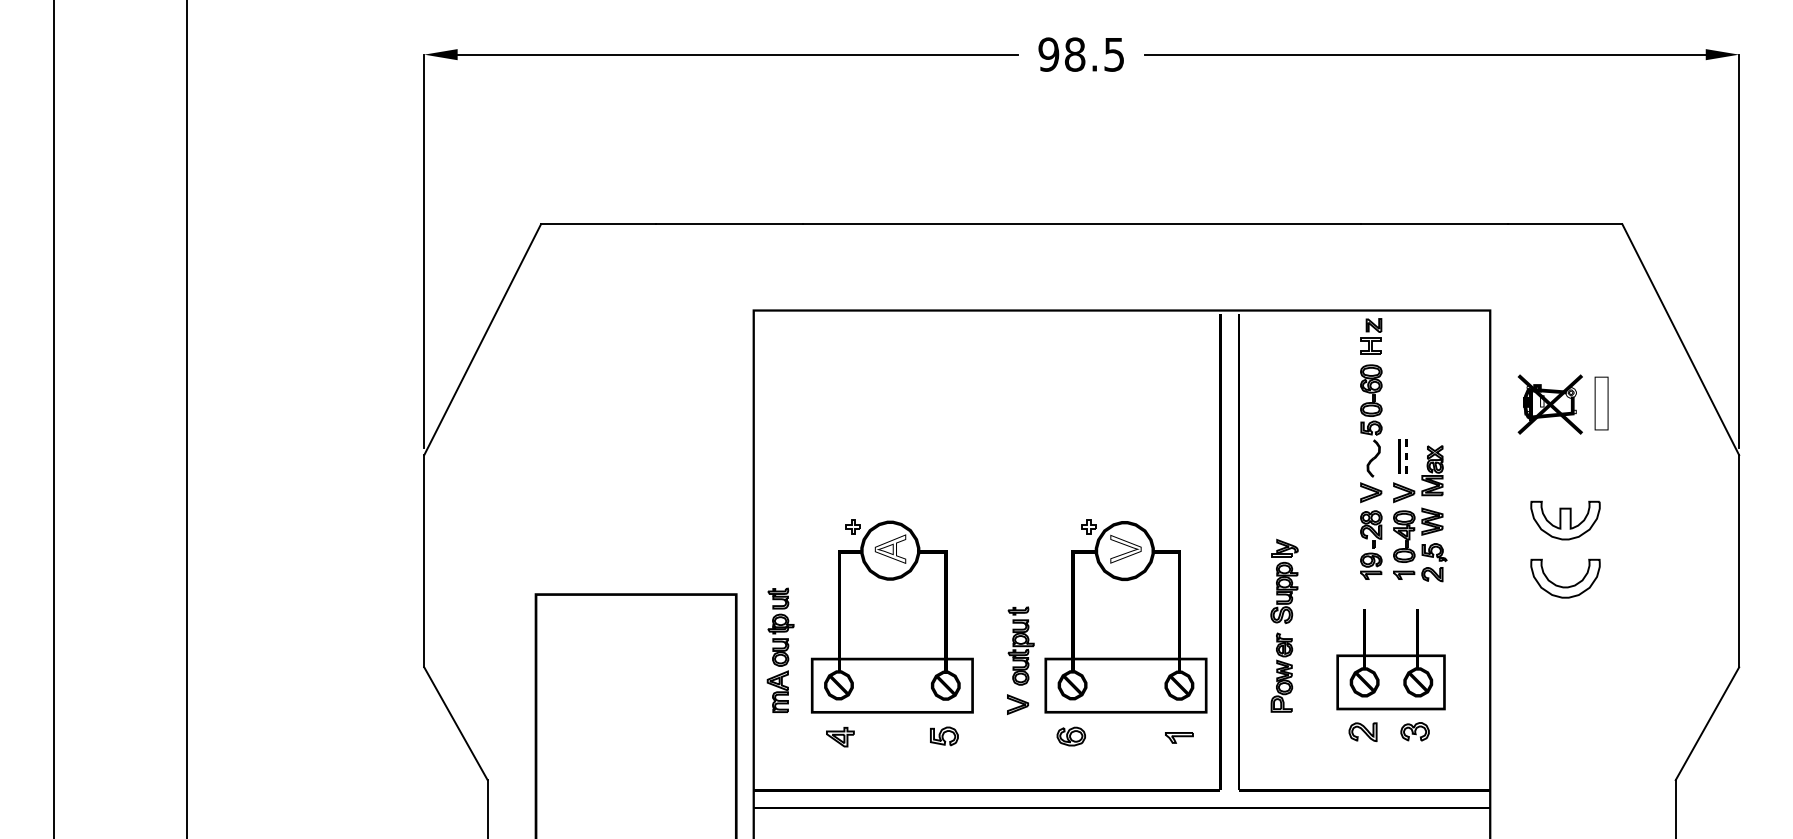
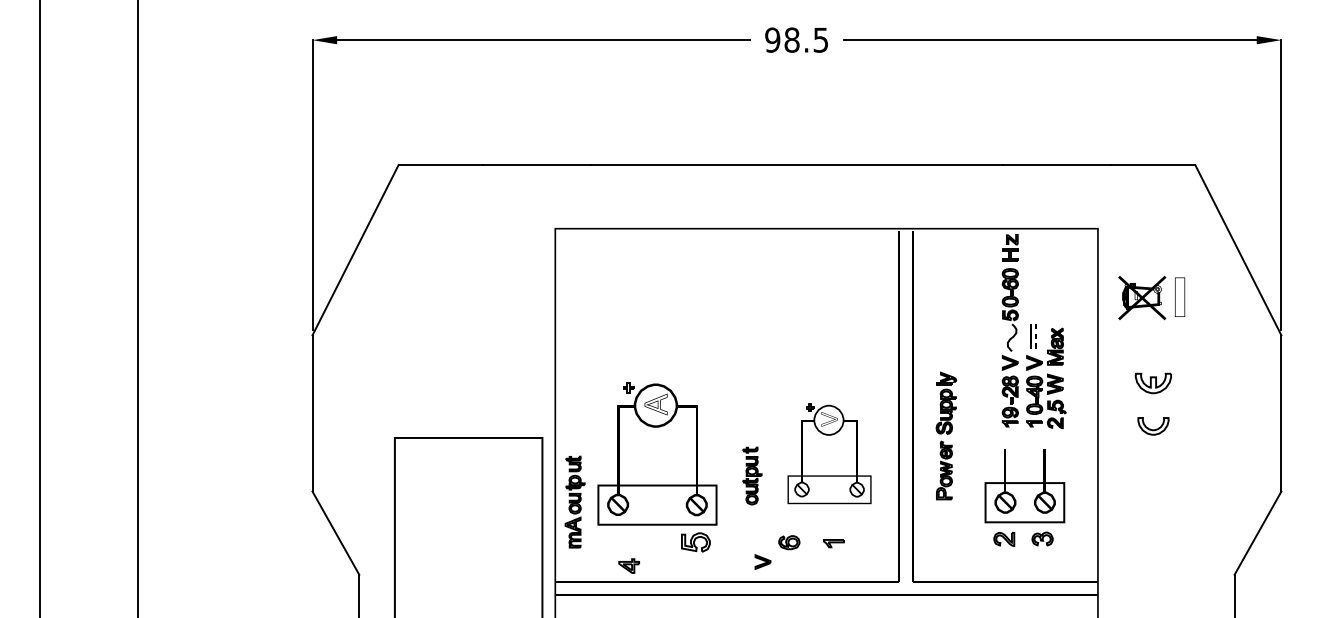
part: (1565, 520) -> (1153, 383), size x0.7
part: (1565, 578) -> (1153, 426), size x0.6
part: (1125, 615) -> (829, 453), size x0.7
part: (1284, 625) -> (946, 435), moved
part: (779, 649) -> (574, 501), moved
part: (1017, 703) -> (762, 561), moved
part: (839, 736) -> (628, 565), moved
part: (944, 736) -> (695, 542), size x1.4
part: (1178, 737) -> (833, 543), moved

